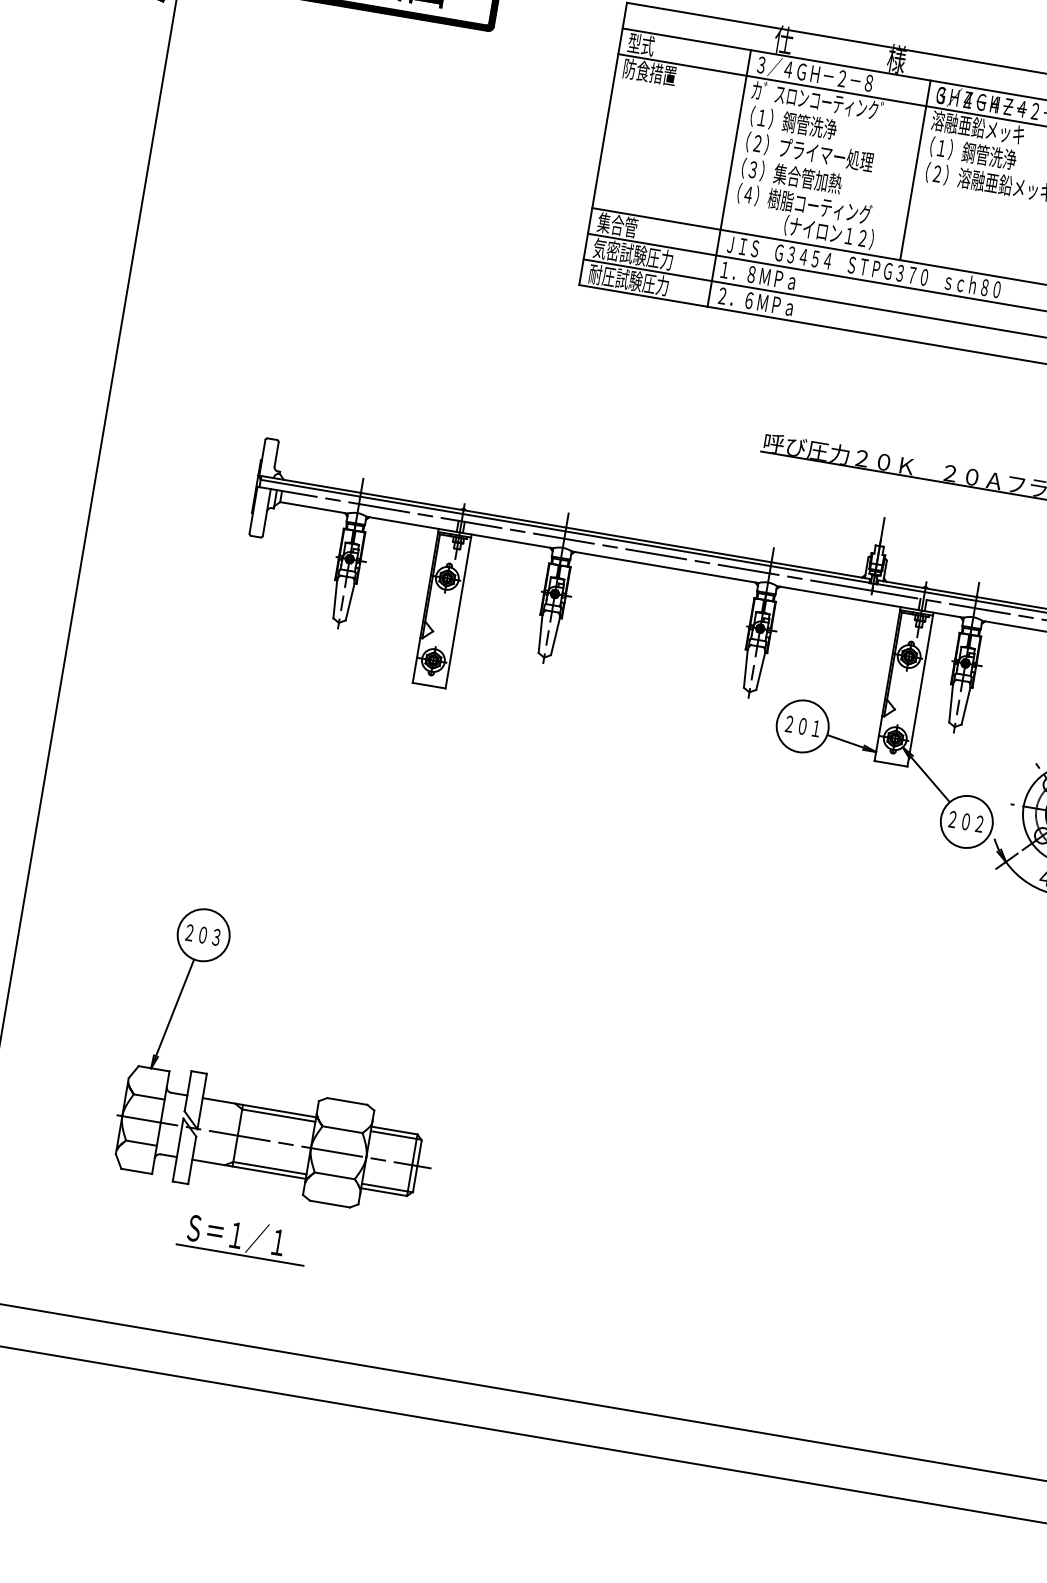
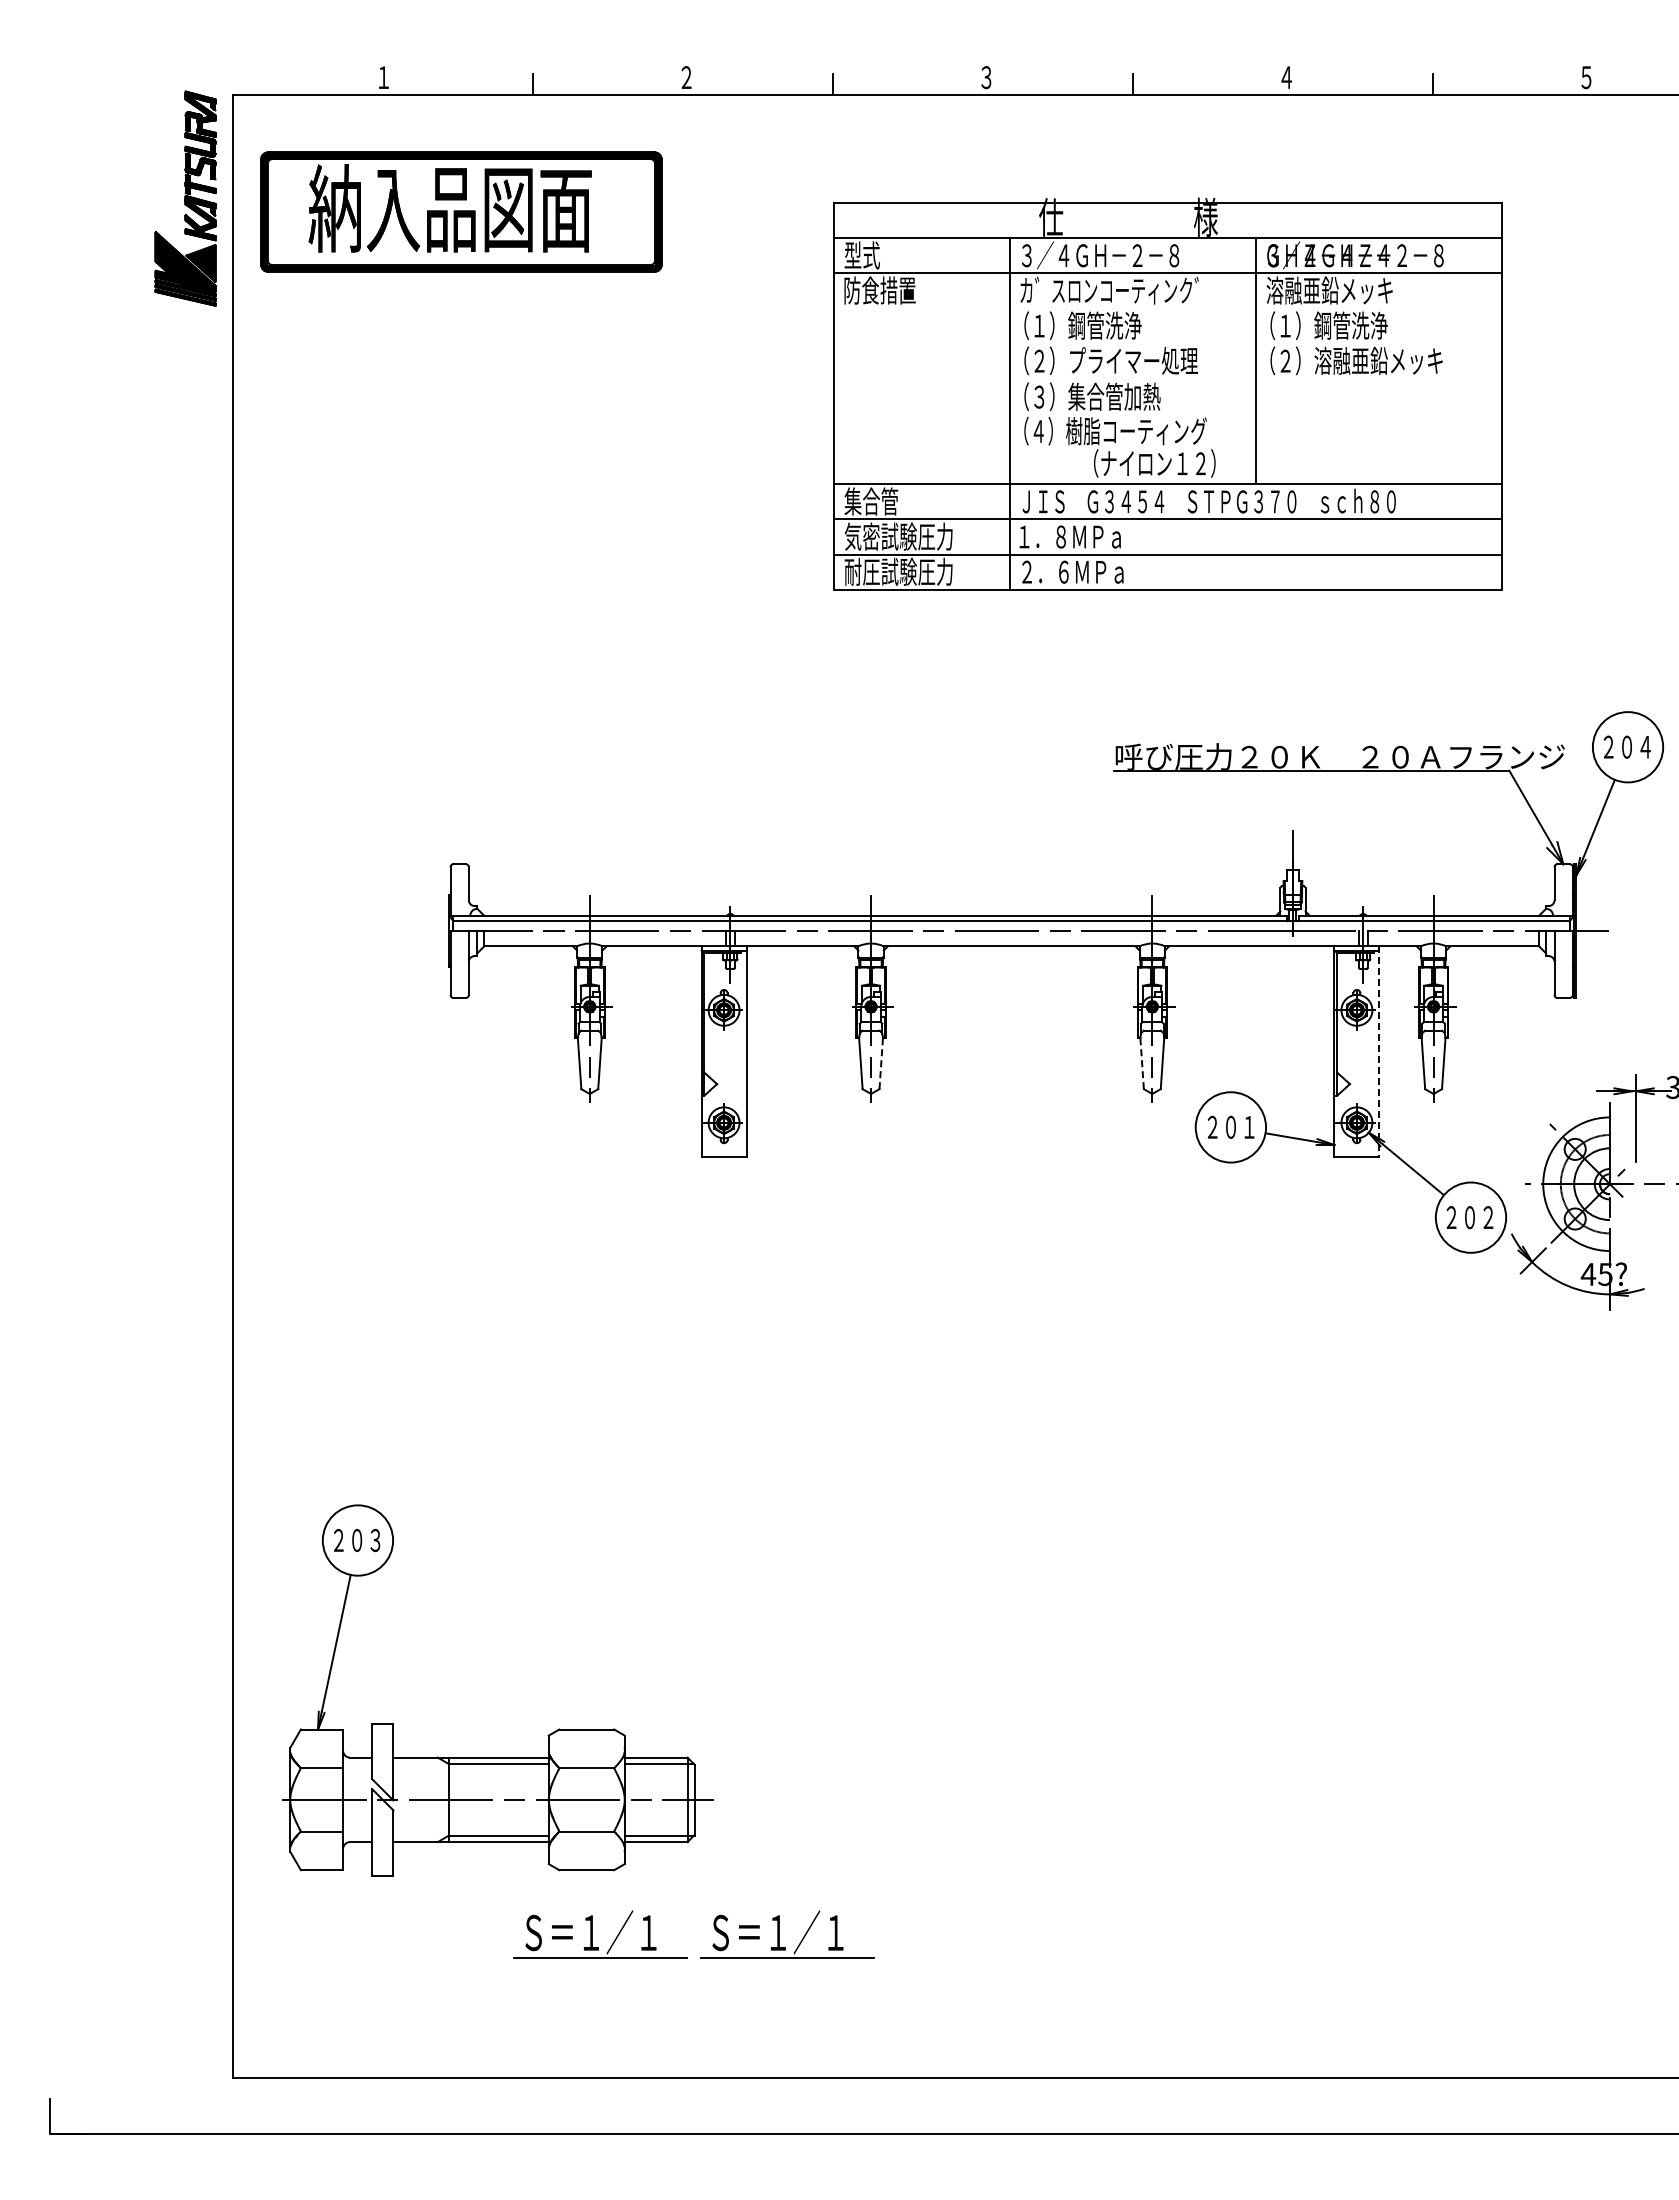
line: (555, 636) -> (881, 1063), solid -> dashed
line: (746, 668) -> (1142, 1063), solid -> dashed
line: (920, 690) -> (1379, 1052), solid -> dashed
part: (278, 1110) -> (497, 1757), moved
part: (373, 1259) -> (779, 1934), added

